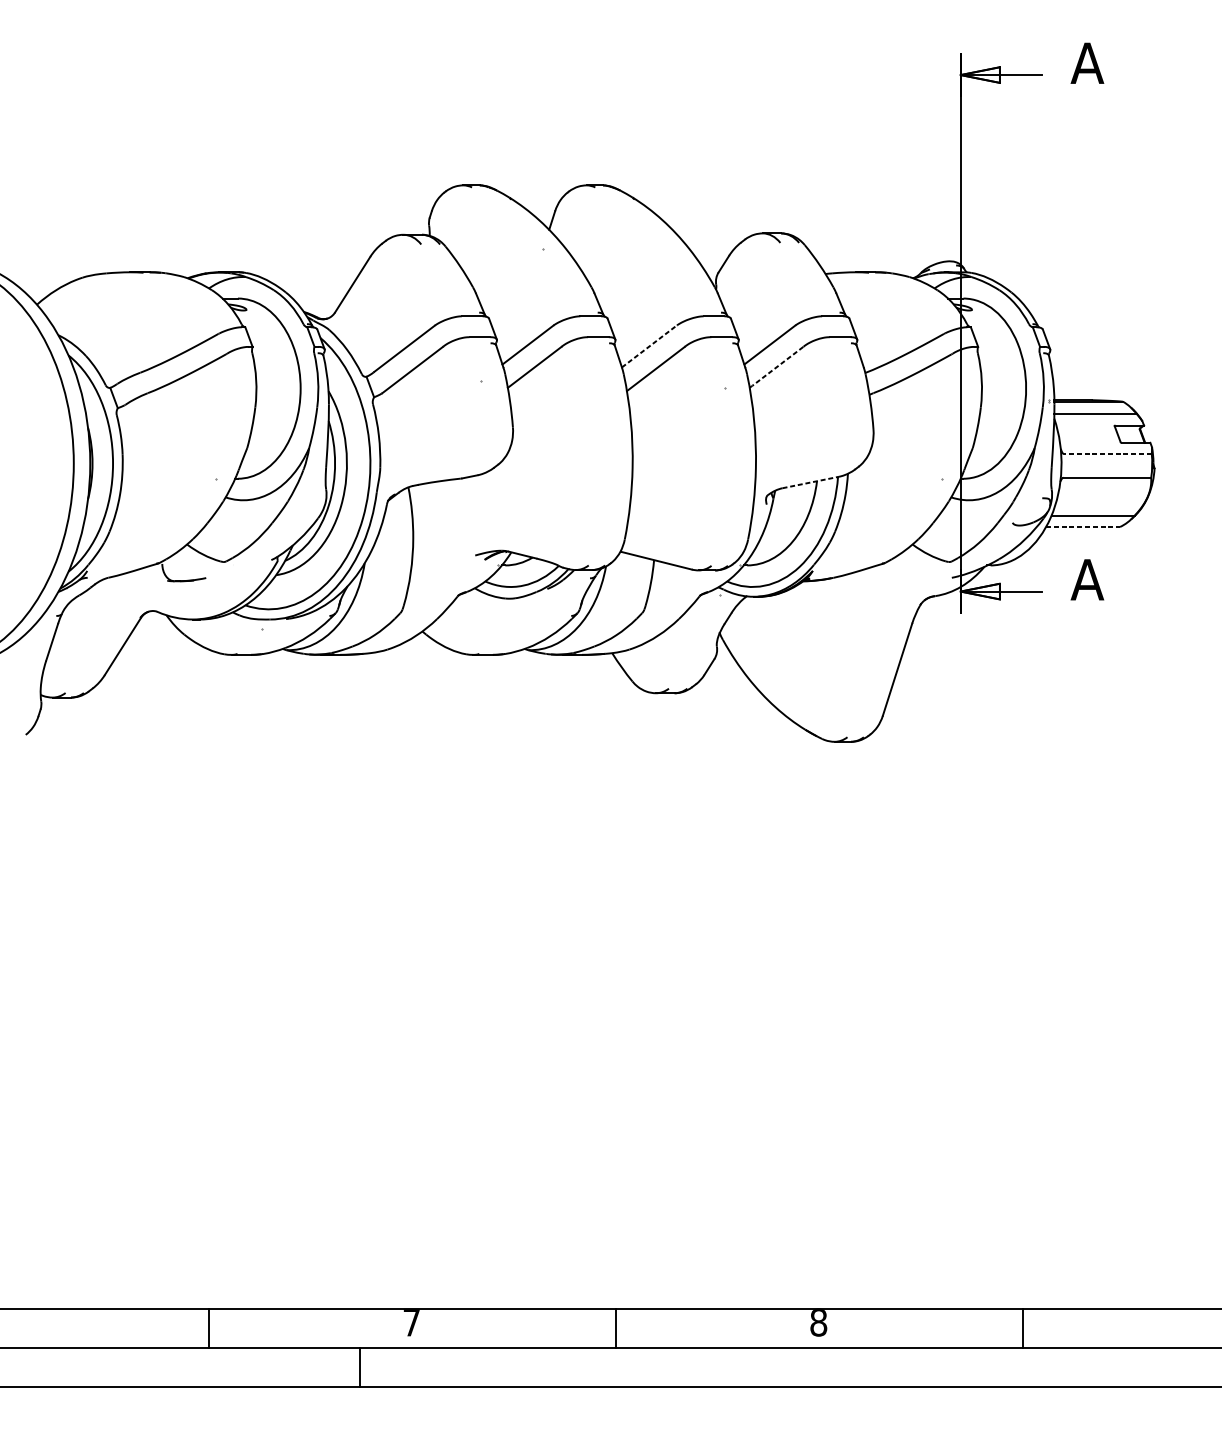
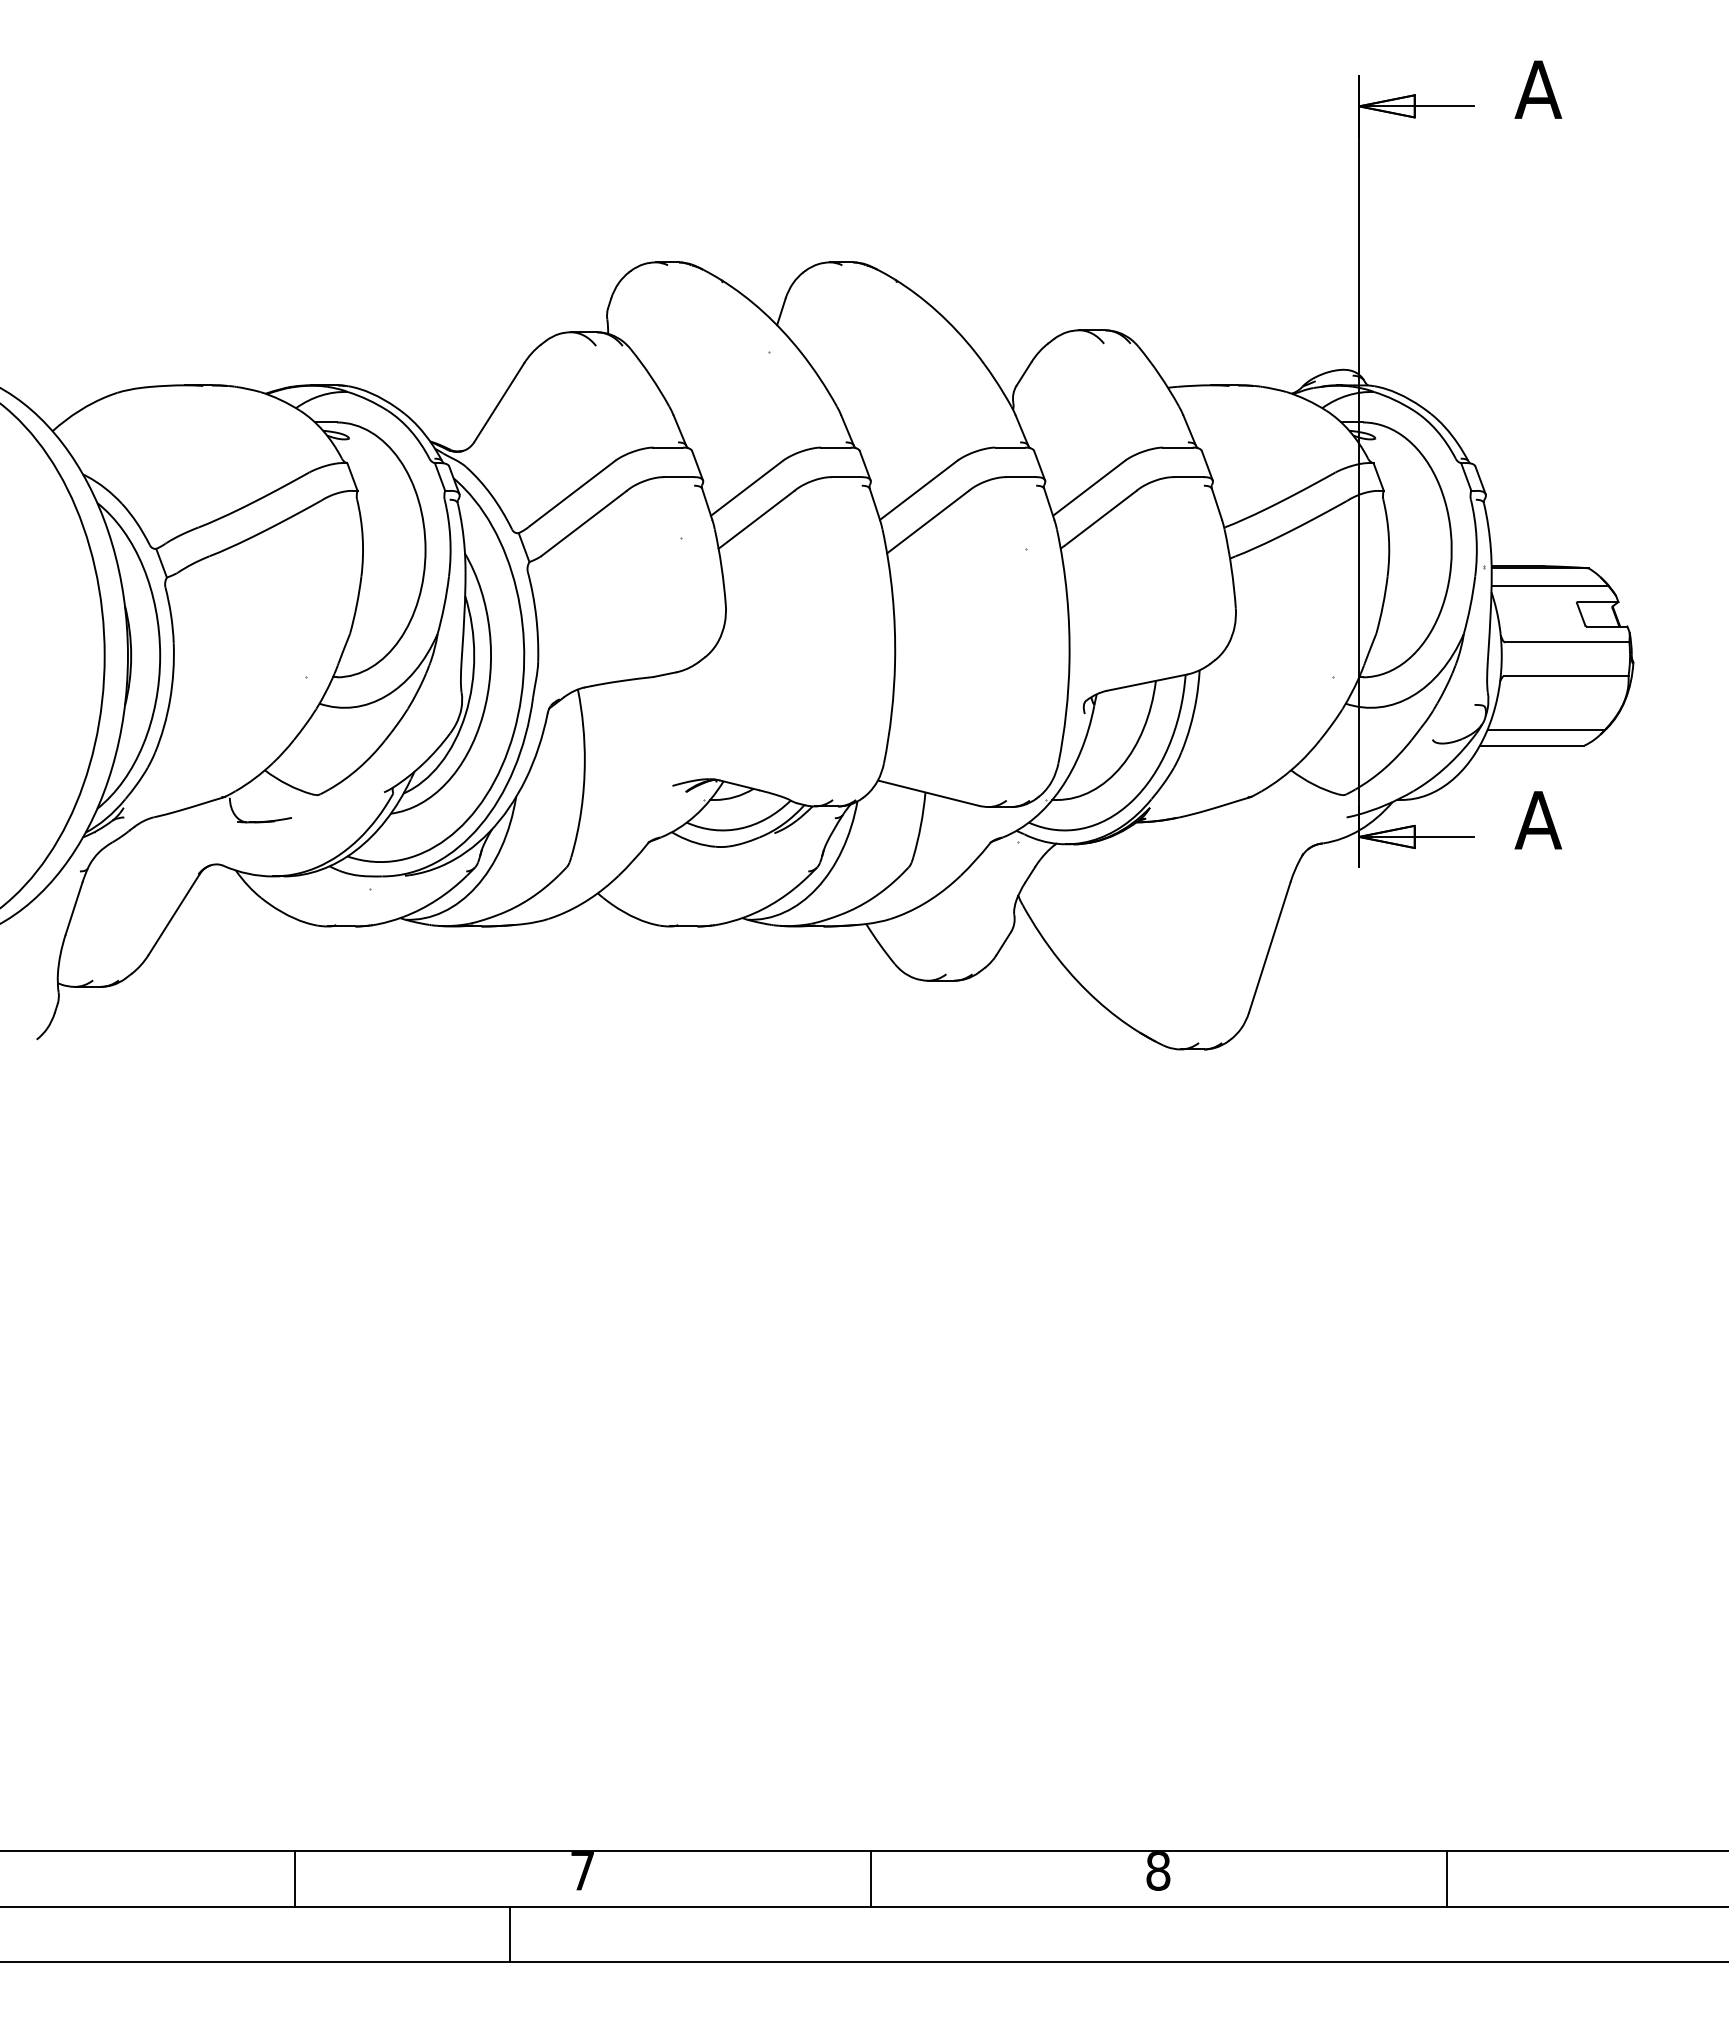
line: (649, 346) -> (918, 490), dashed -> solid
line: (777, 366) -> (1100, 518), dashed -> solid
line: (1107, 454) -> (1566, 642), dashed -> solid
line: (811, 482) -> (1147, 682), dashed -> solid
line: (1083, 526) -> (1532, 745), dashed -> solid

